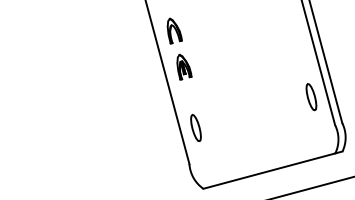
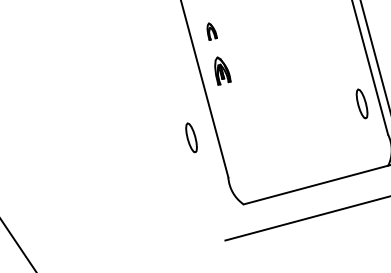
part: (174, 31) -> (211, 31), size x0.6
part: (195, 127) -> (191, 137), moved

